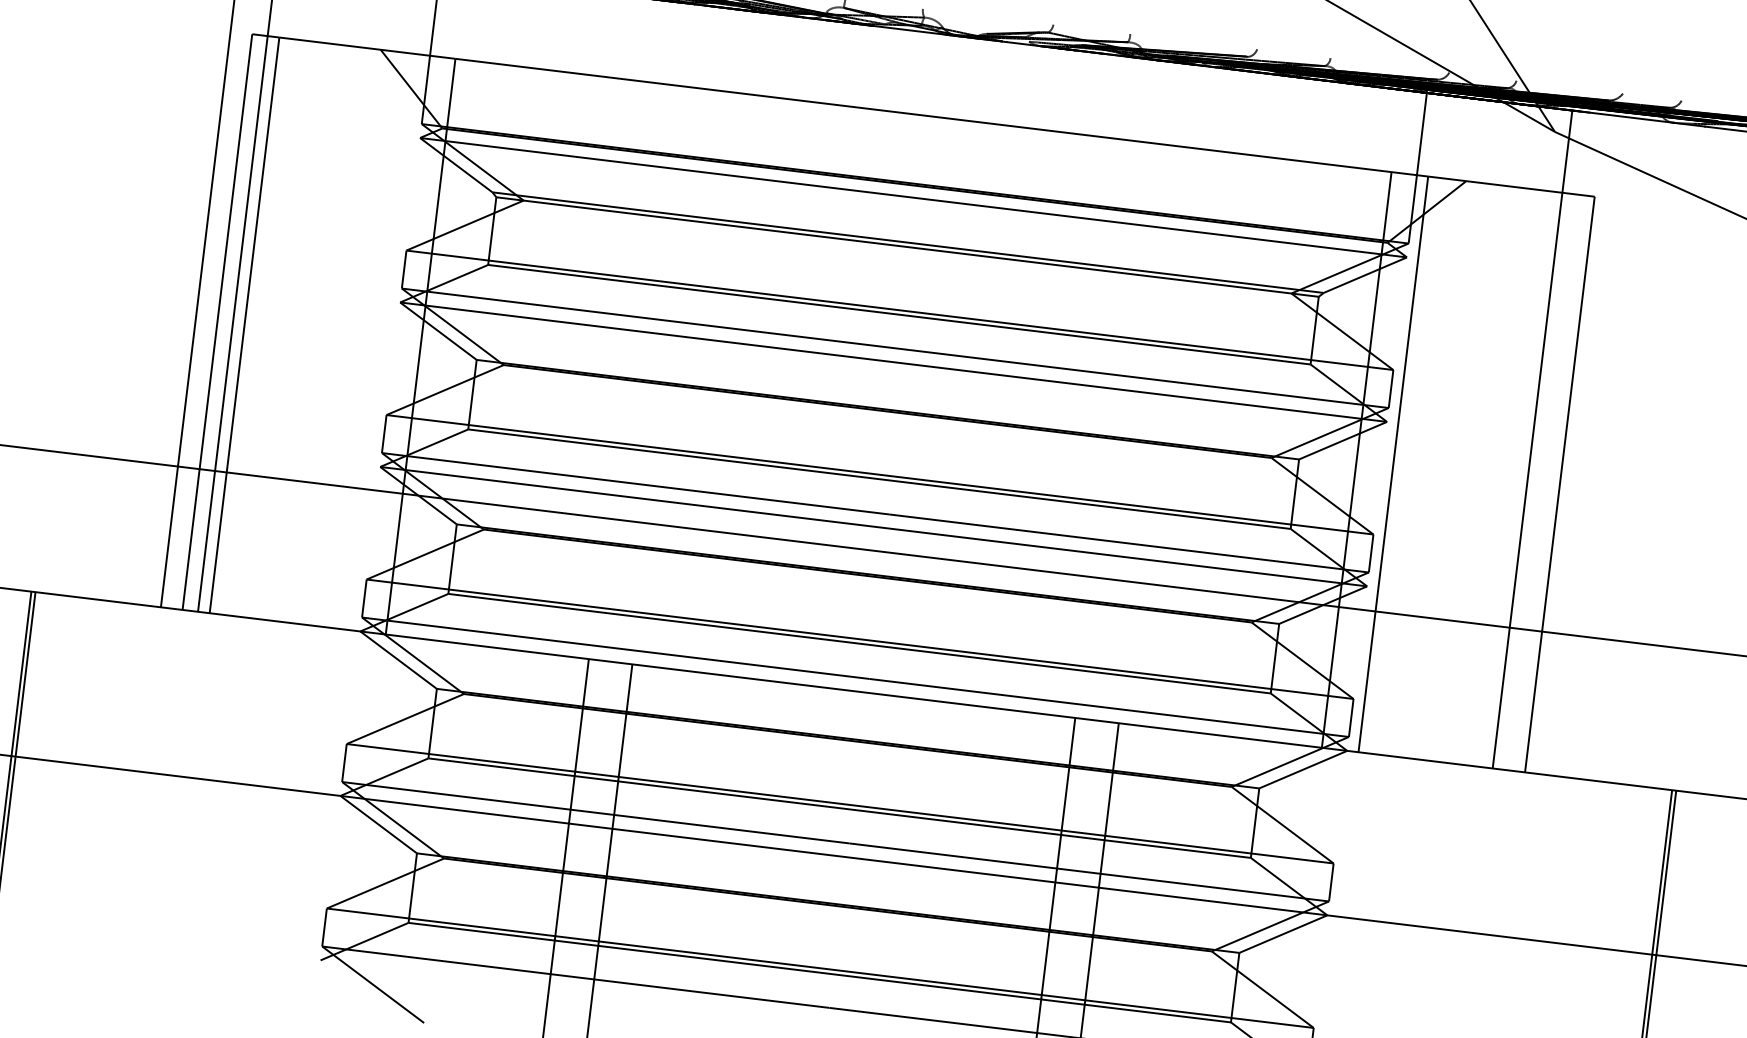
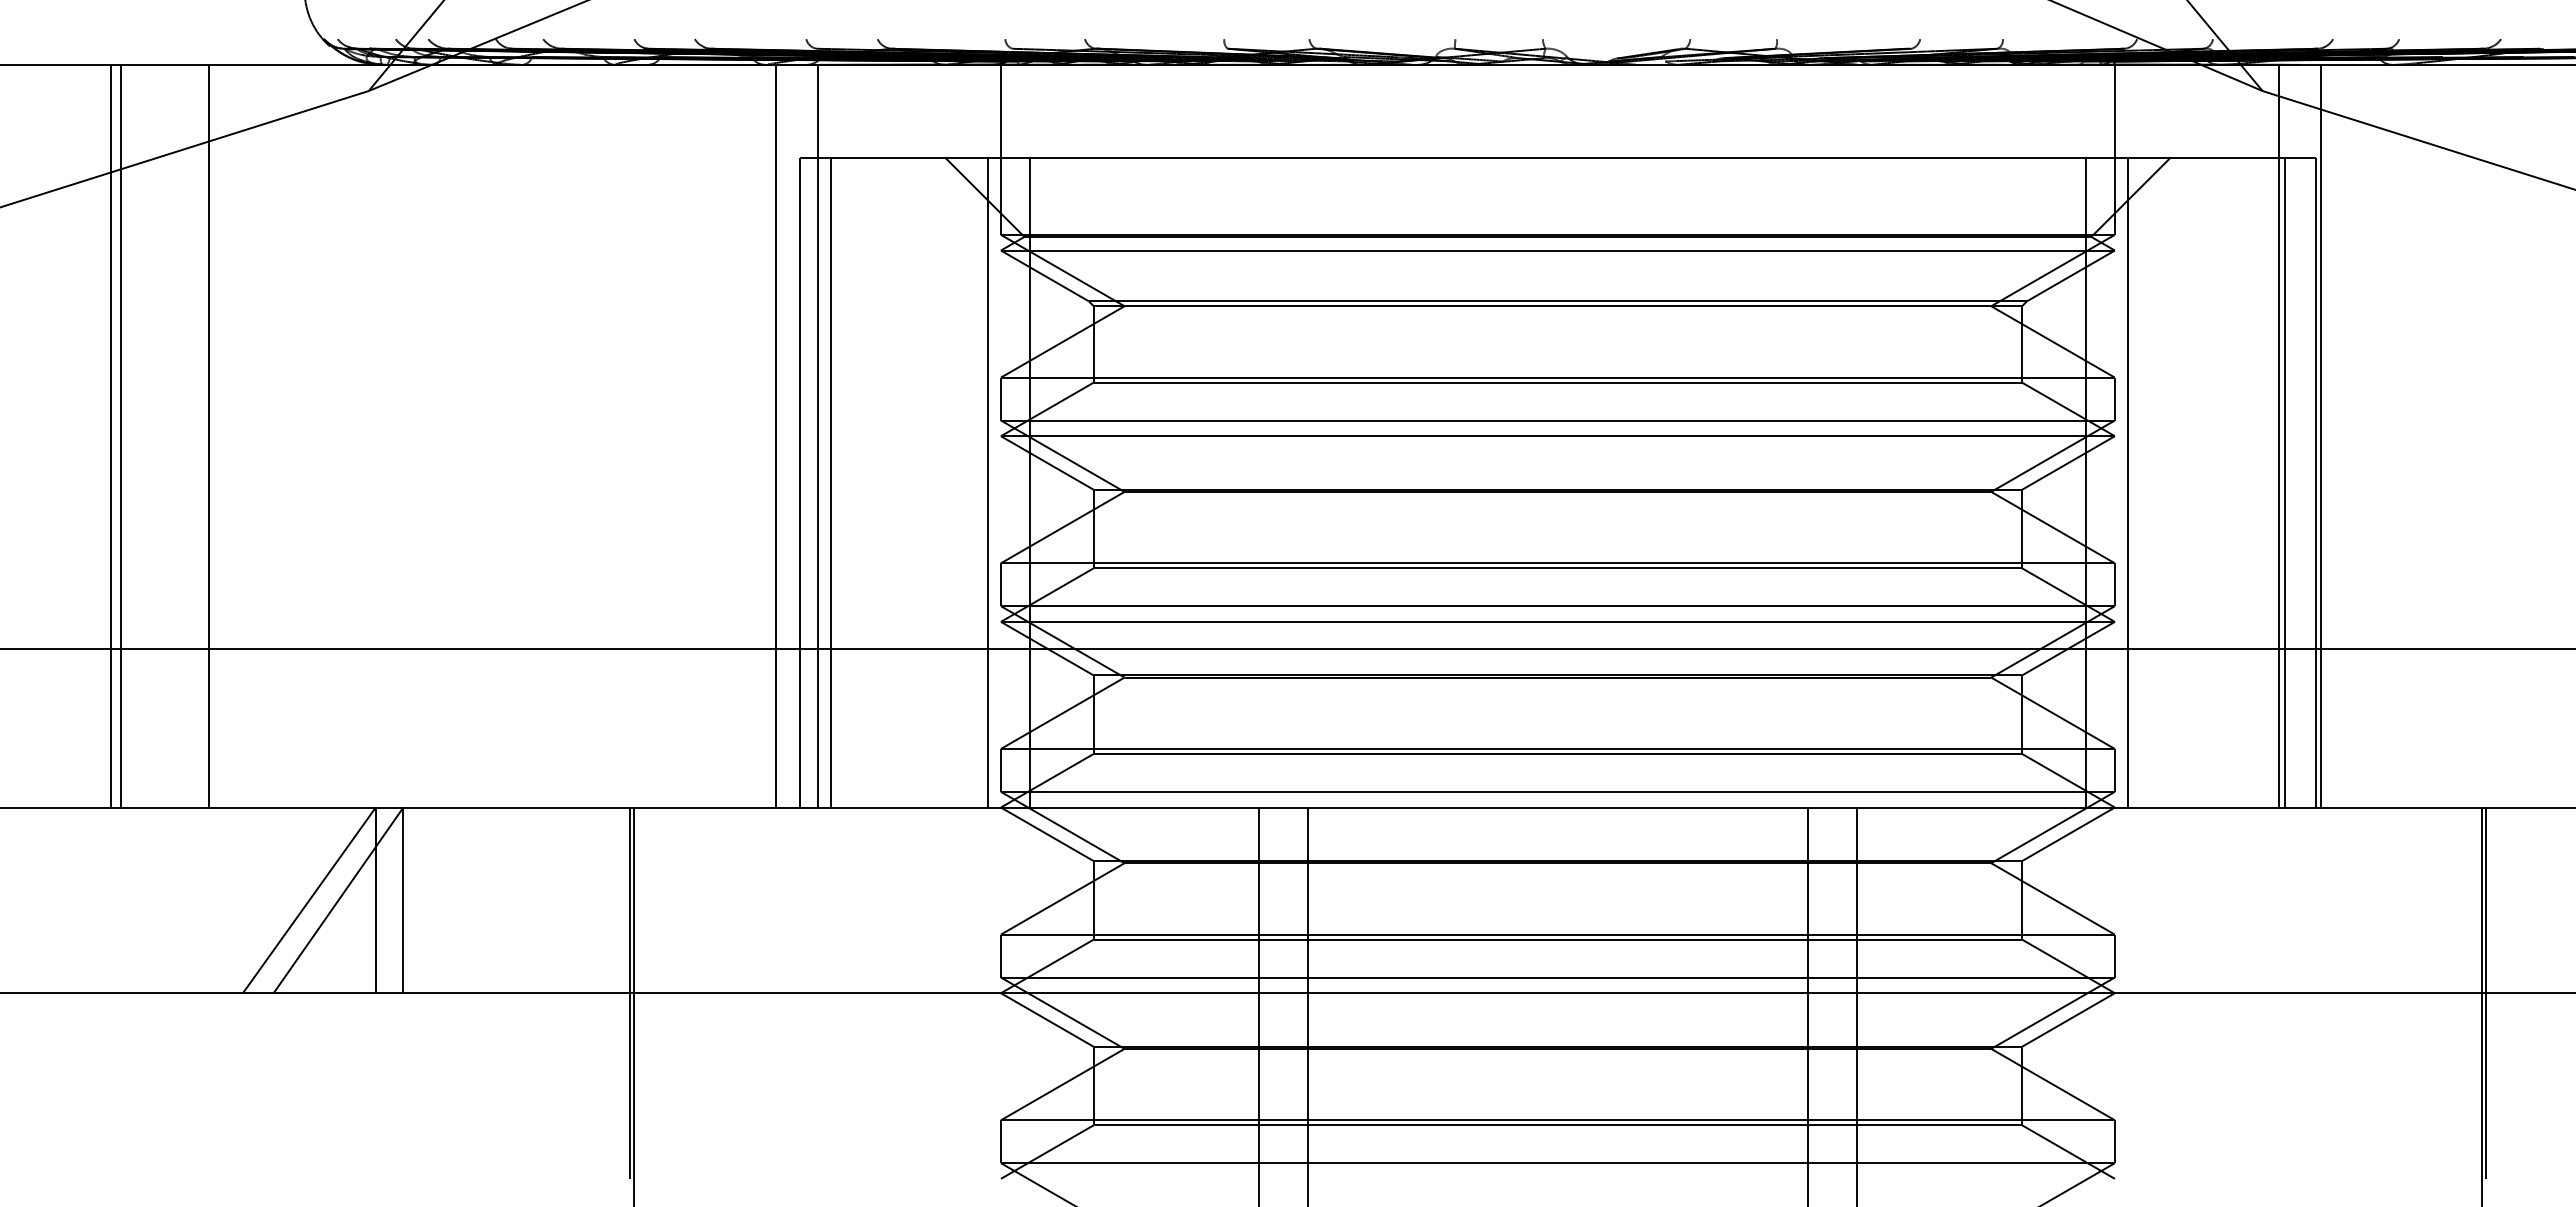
line: (384, 342) -> (988, 482), added
line: (1569, 443) -> (2320, 435), added
line: (1532, 481) -> (2284, 482), added

